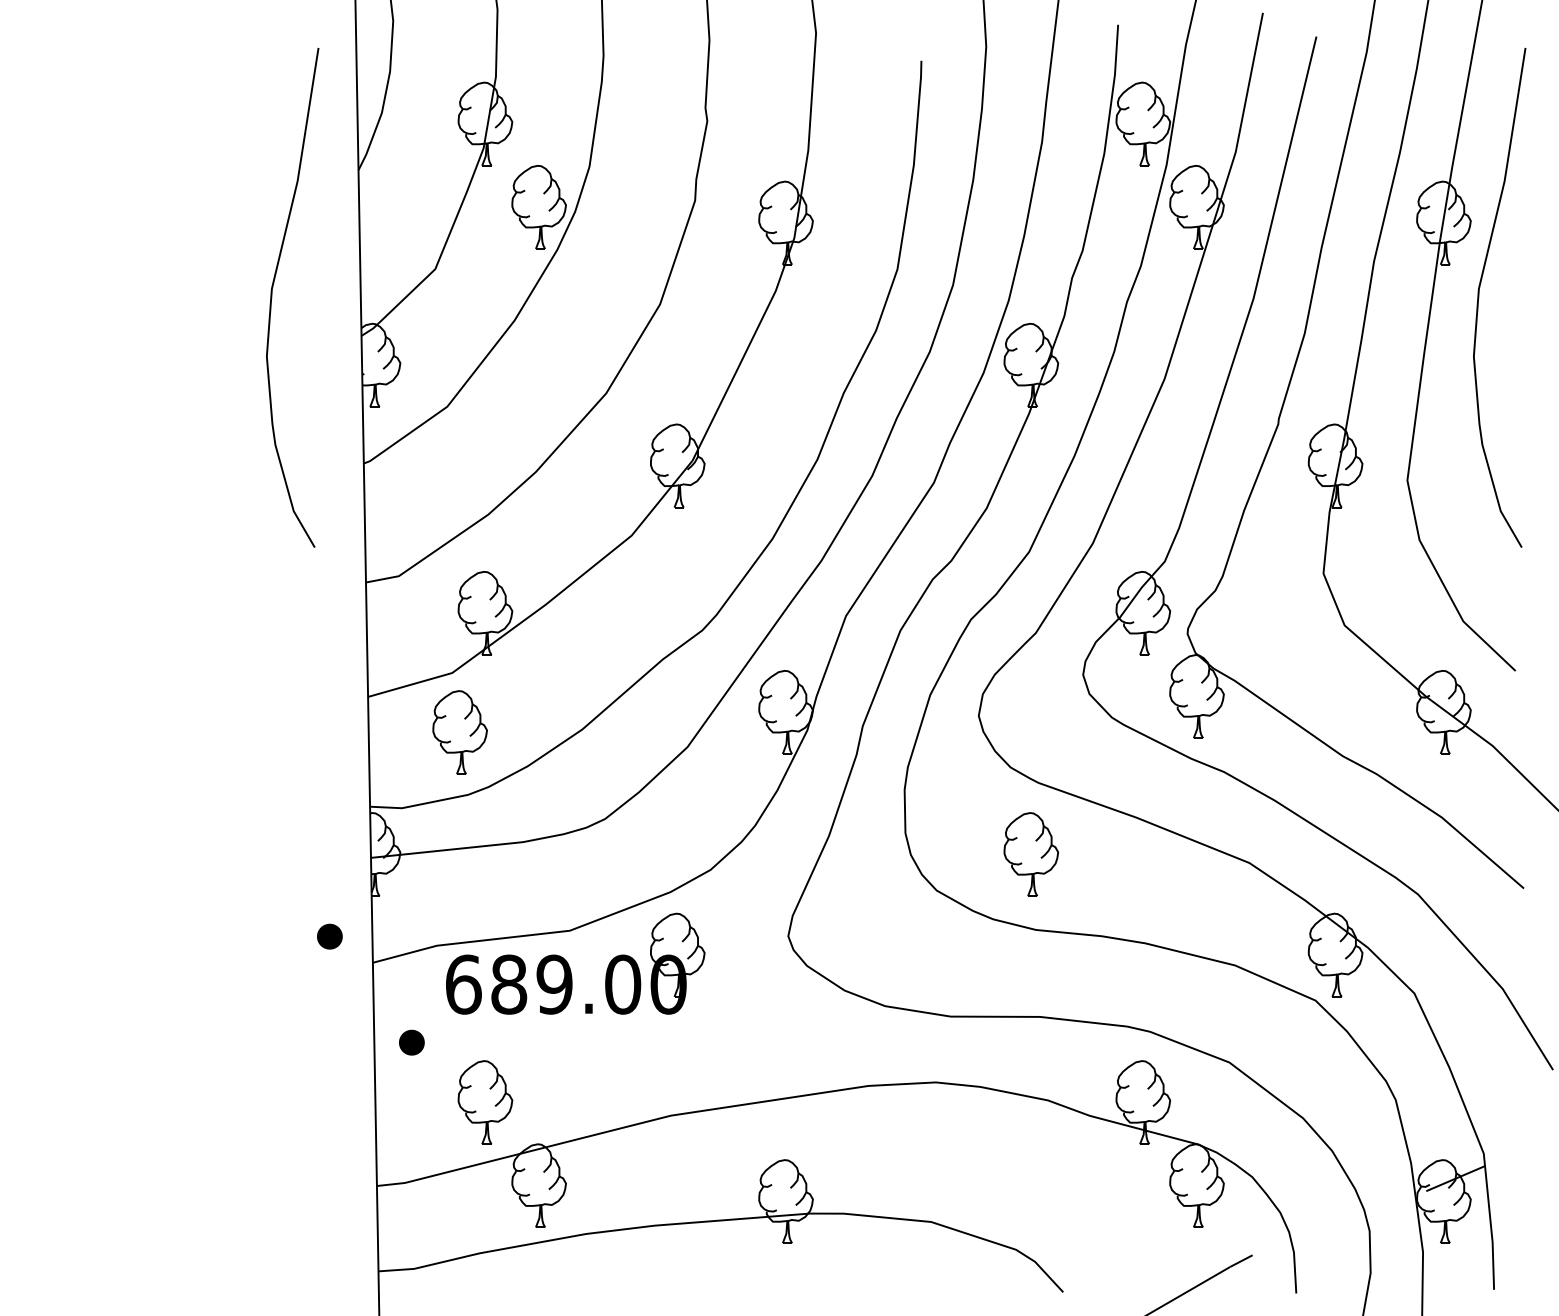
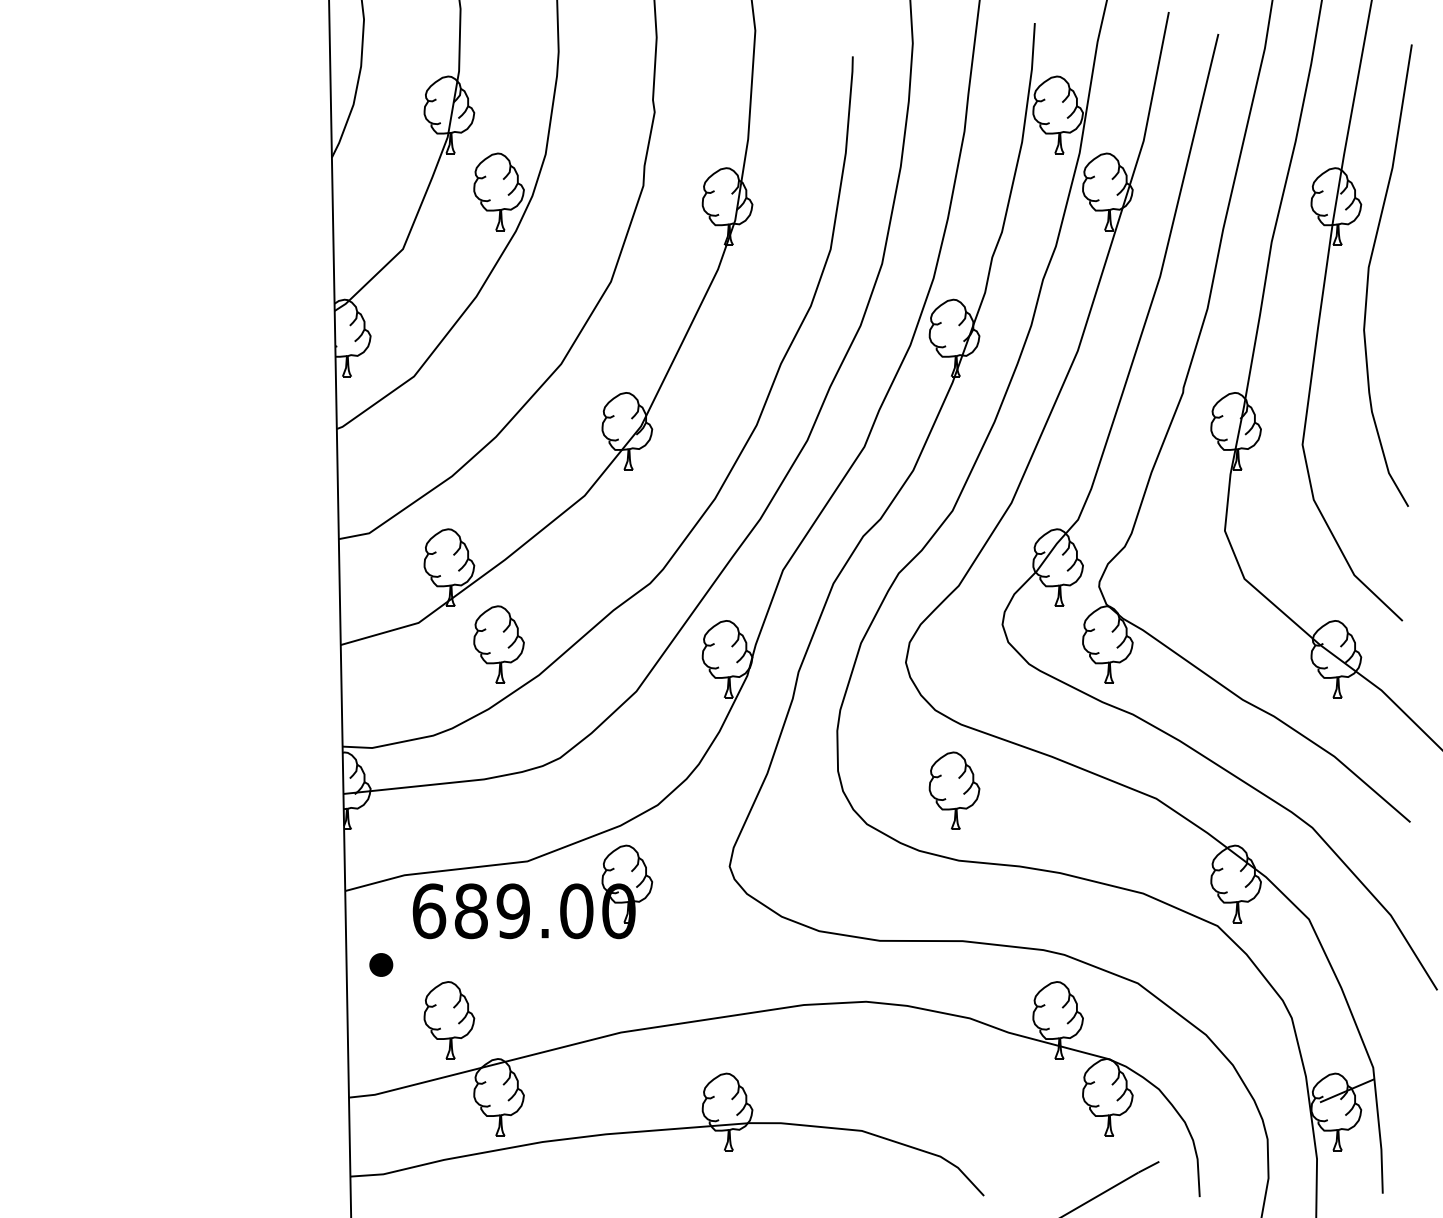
curve: (272, 297) -> (252, 275), removed
part: (459, 732) -> (498, 644), moved
part: (329, 936) -> (305, 866), removed

